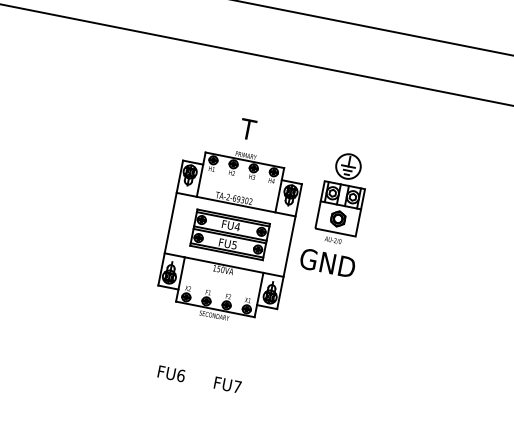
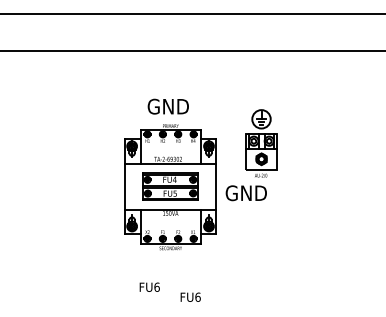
text: (246, 128) -> (167, 106), T -> GND
part: (342, 198) -> (261, 143), moved
text: (171, 372) -> (149, 286), moved
text: (236, 385) -> (197, 296), FU7 -> FU6

